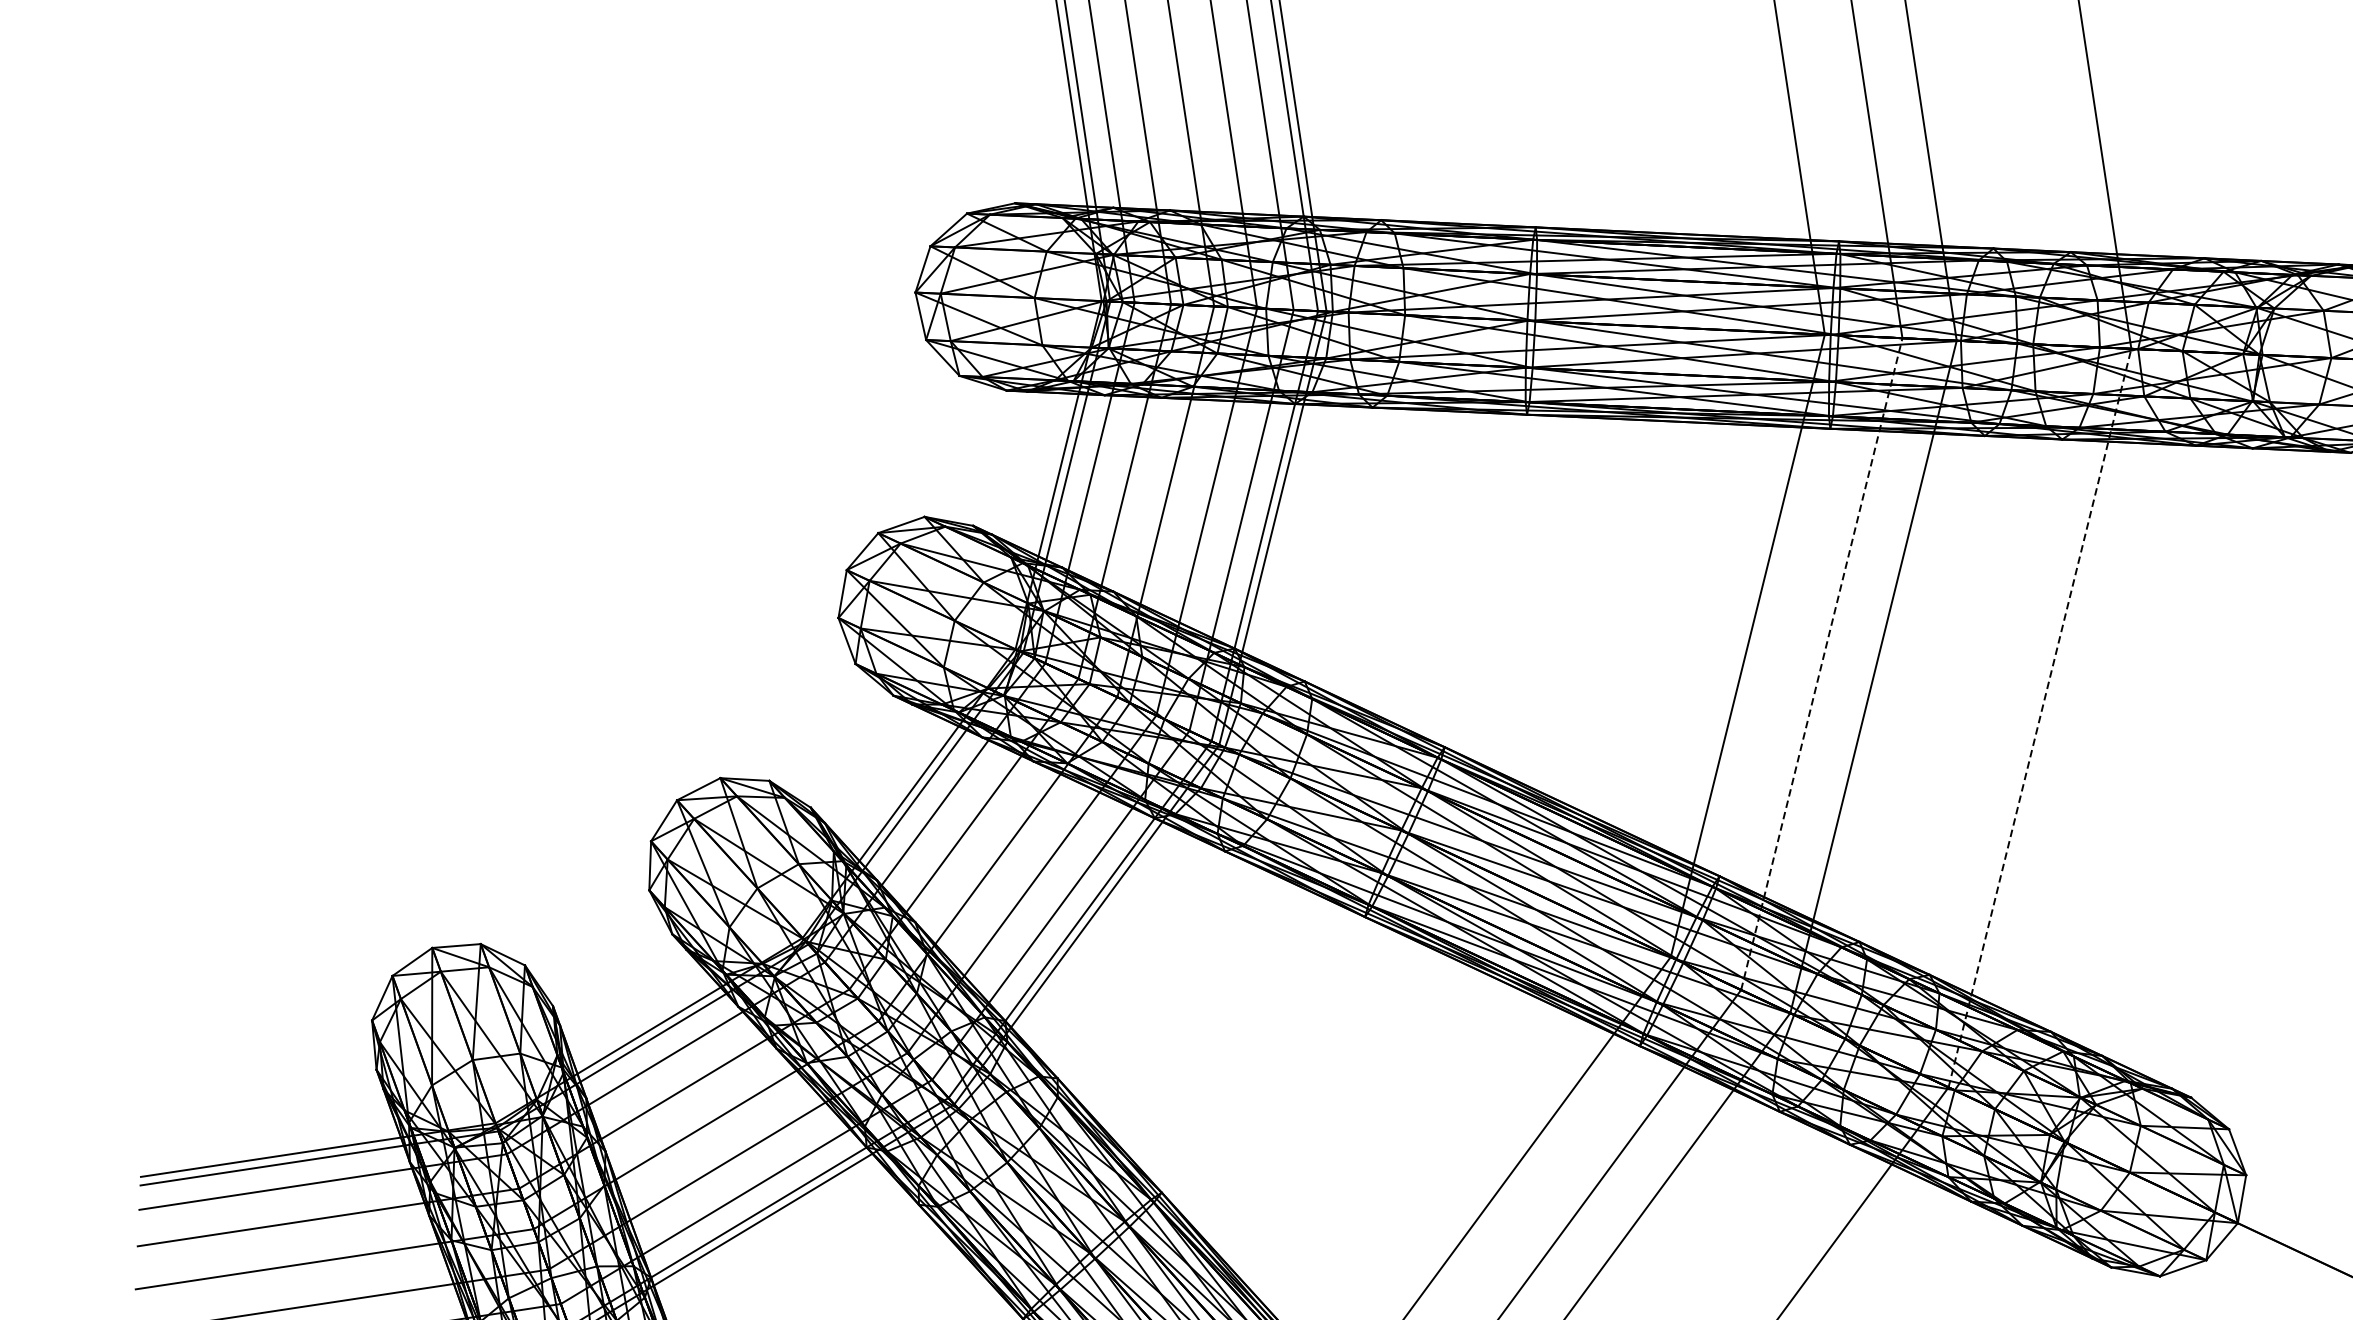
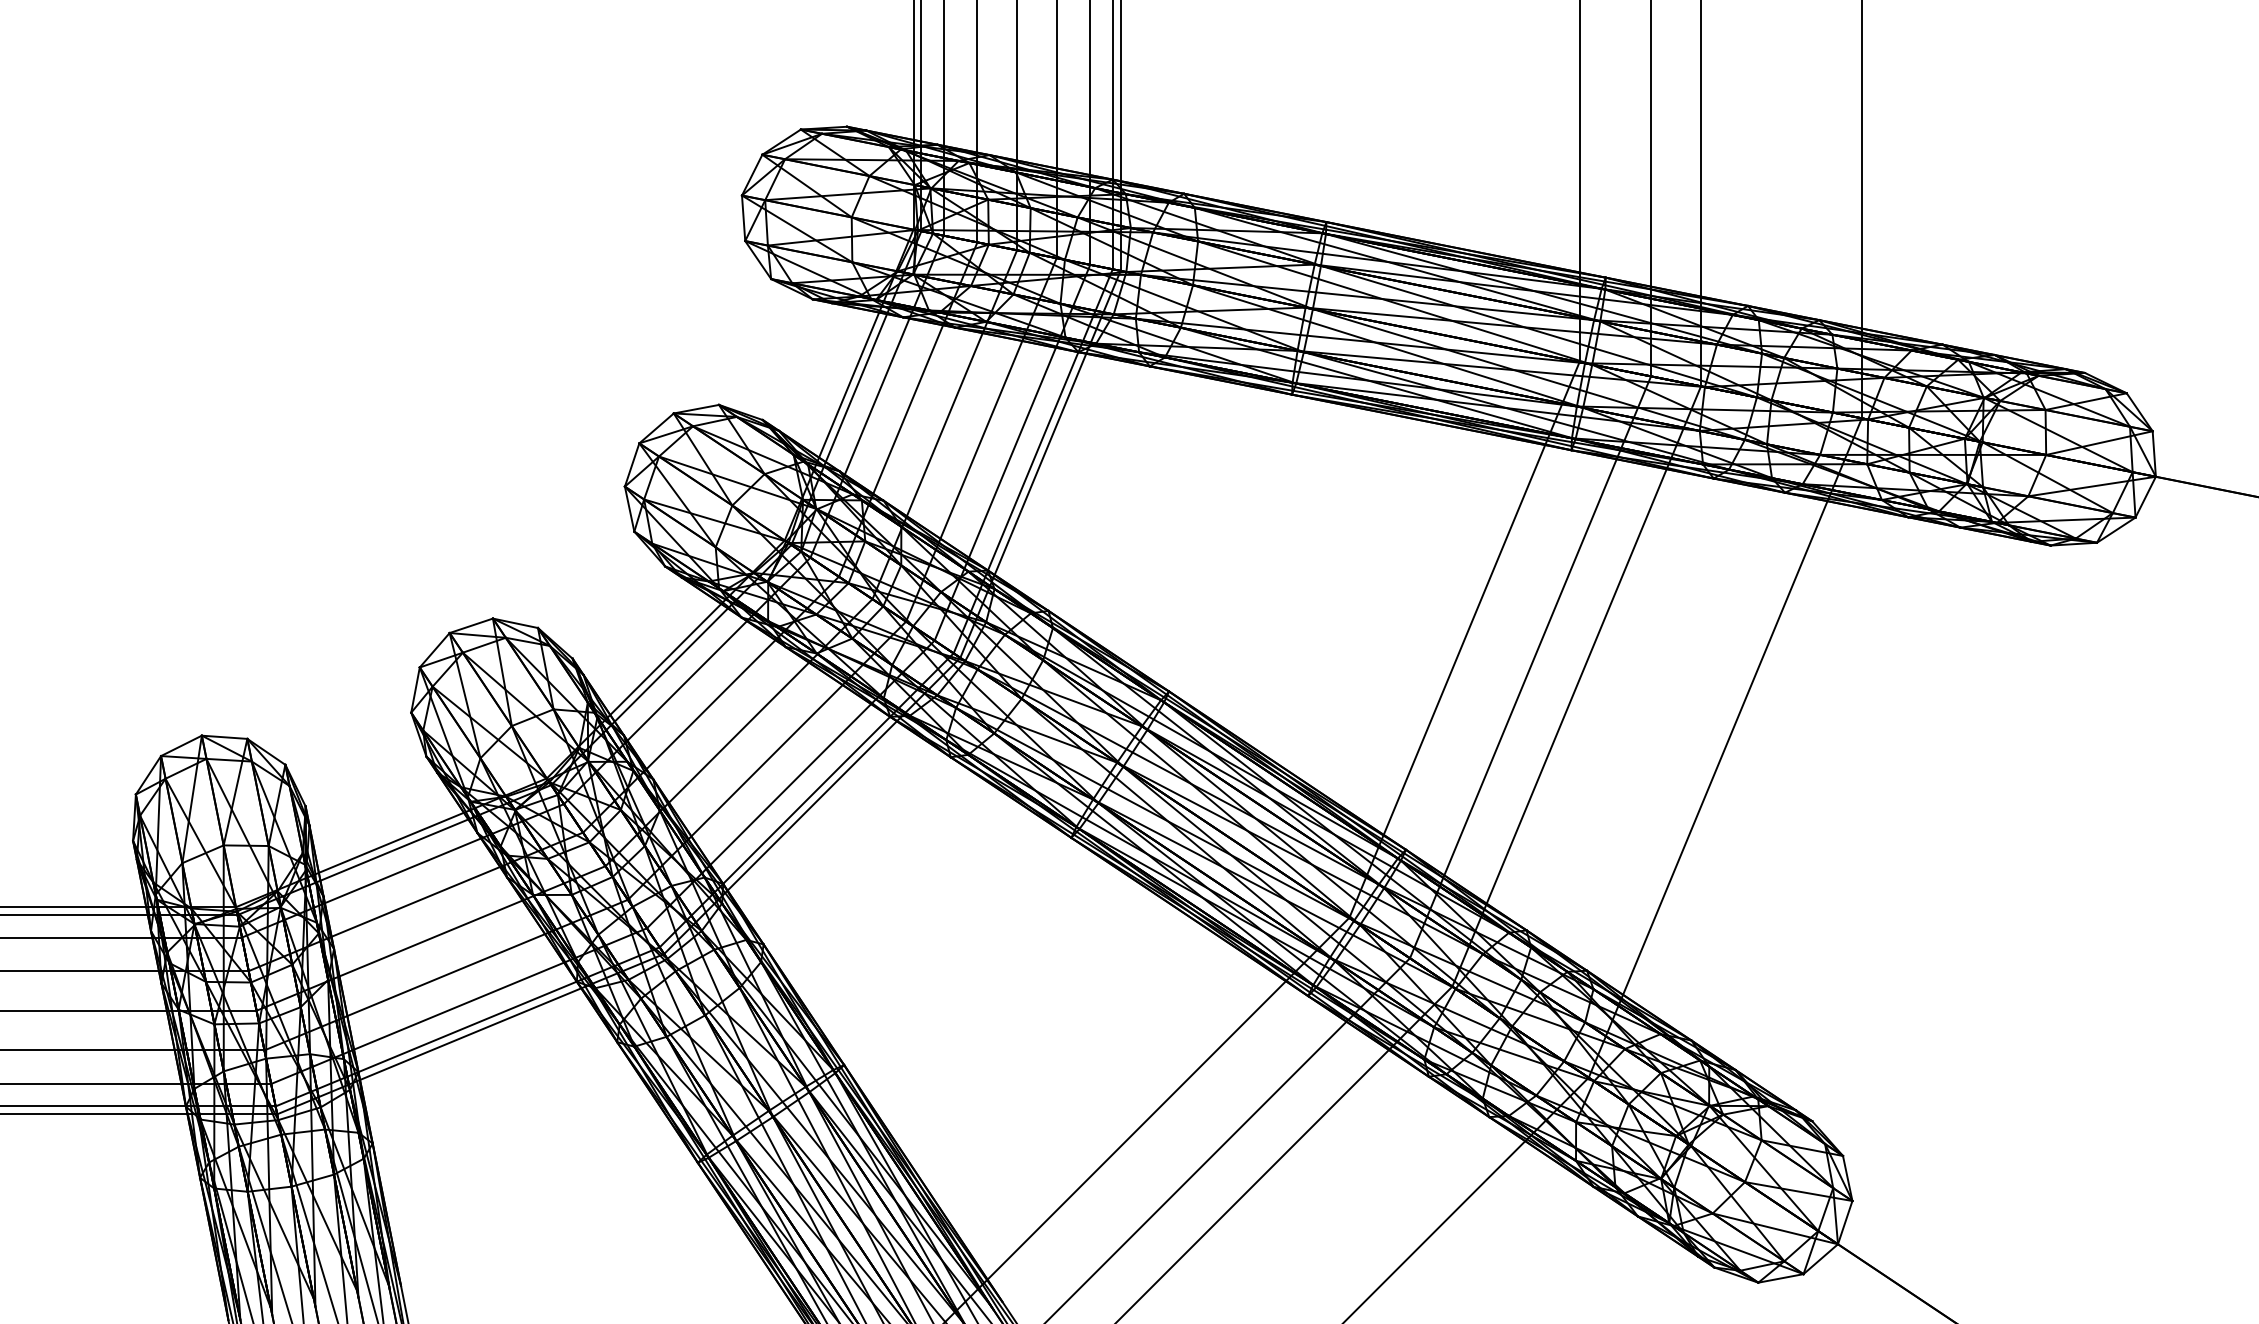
line: (1821, 664) -> (1530, 667), dashed -> solid
line: (2040, 718) -> (1725, 748), dashed -> solid

